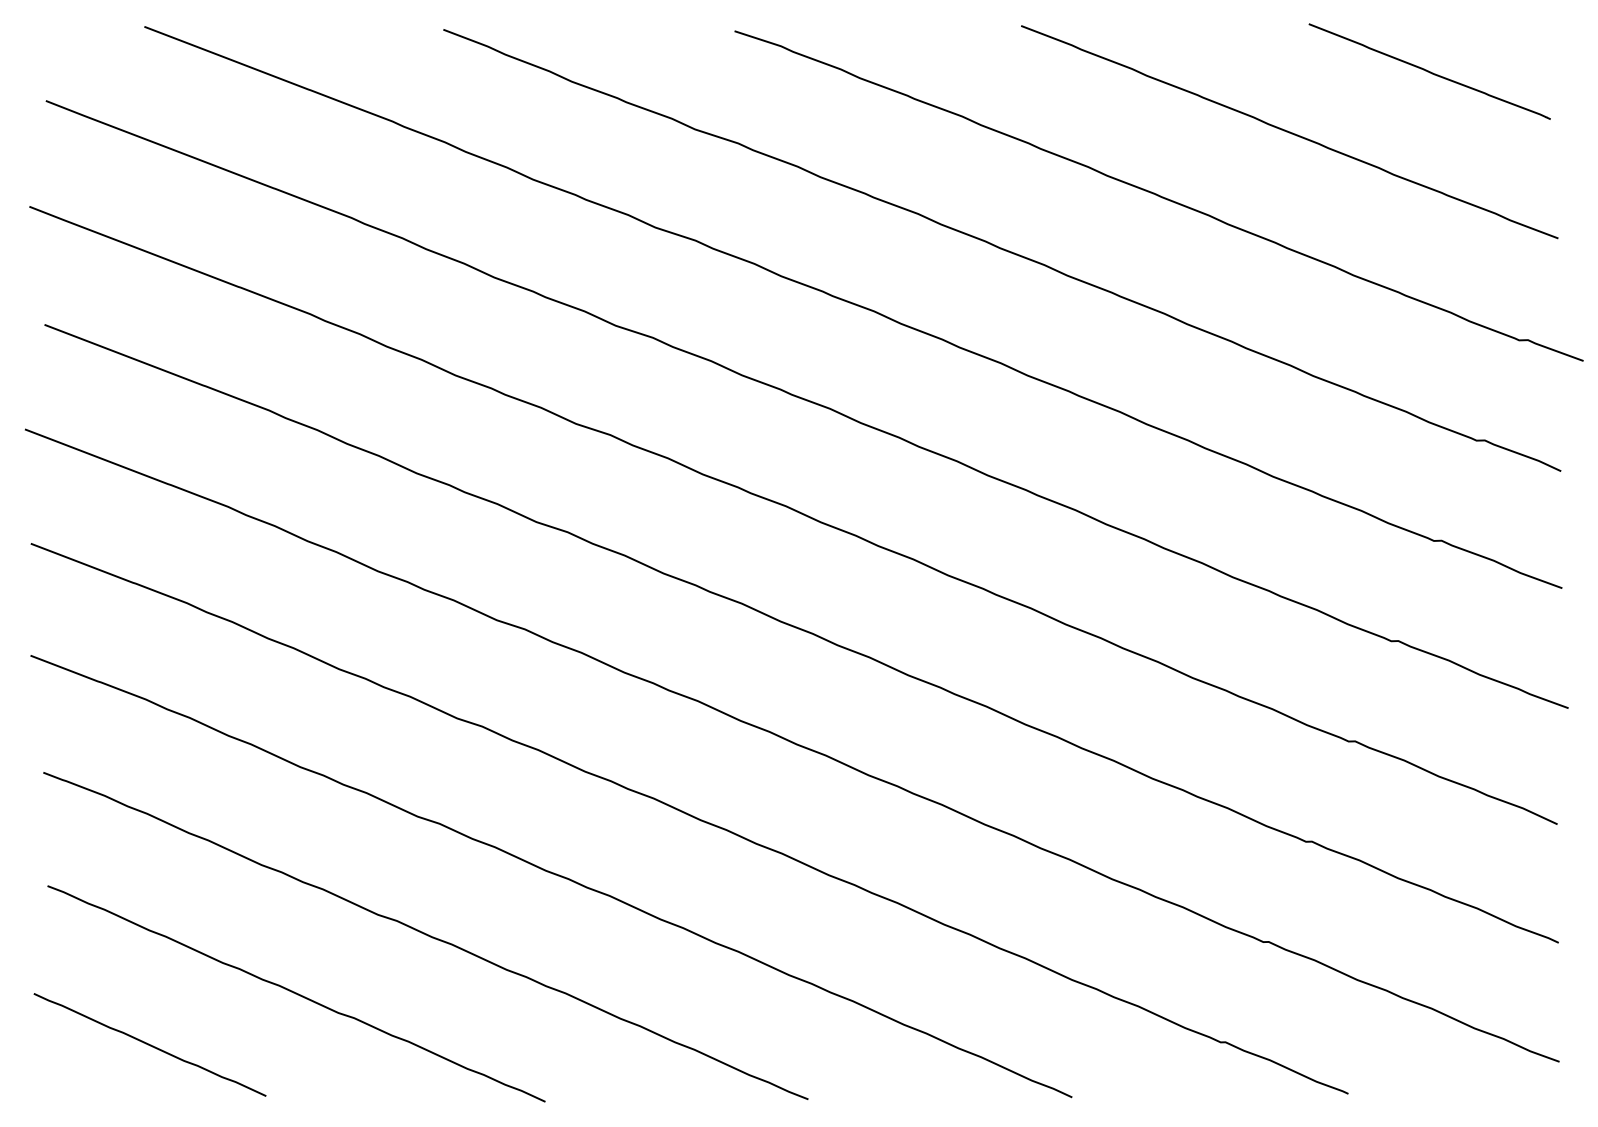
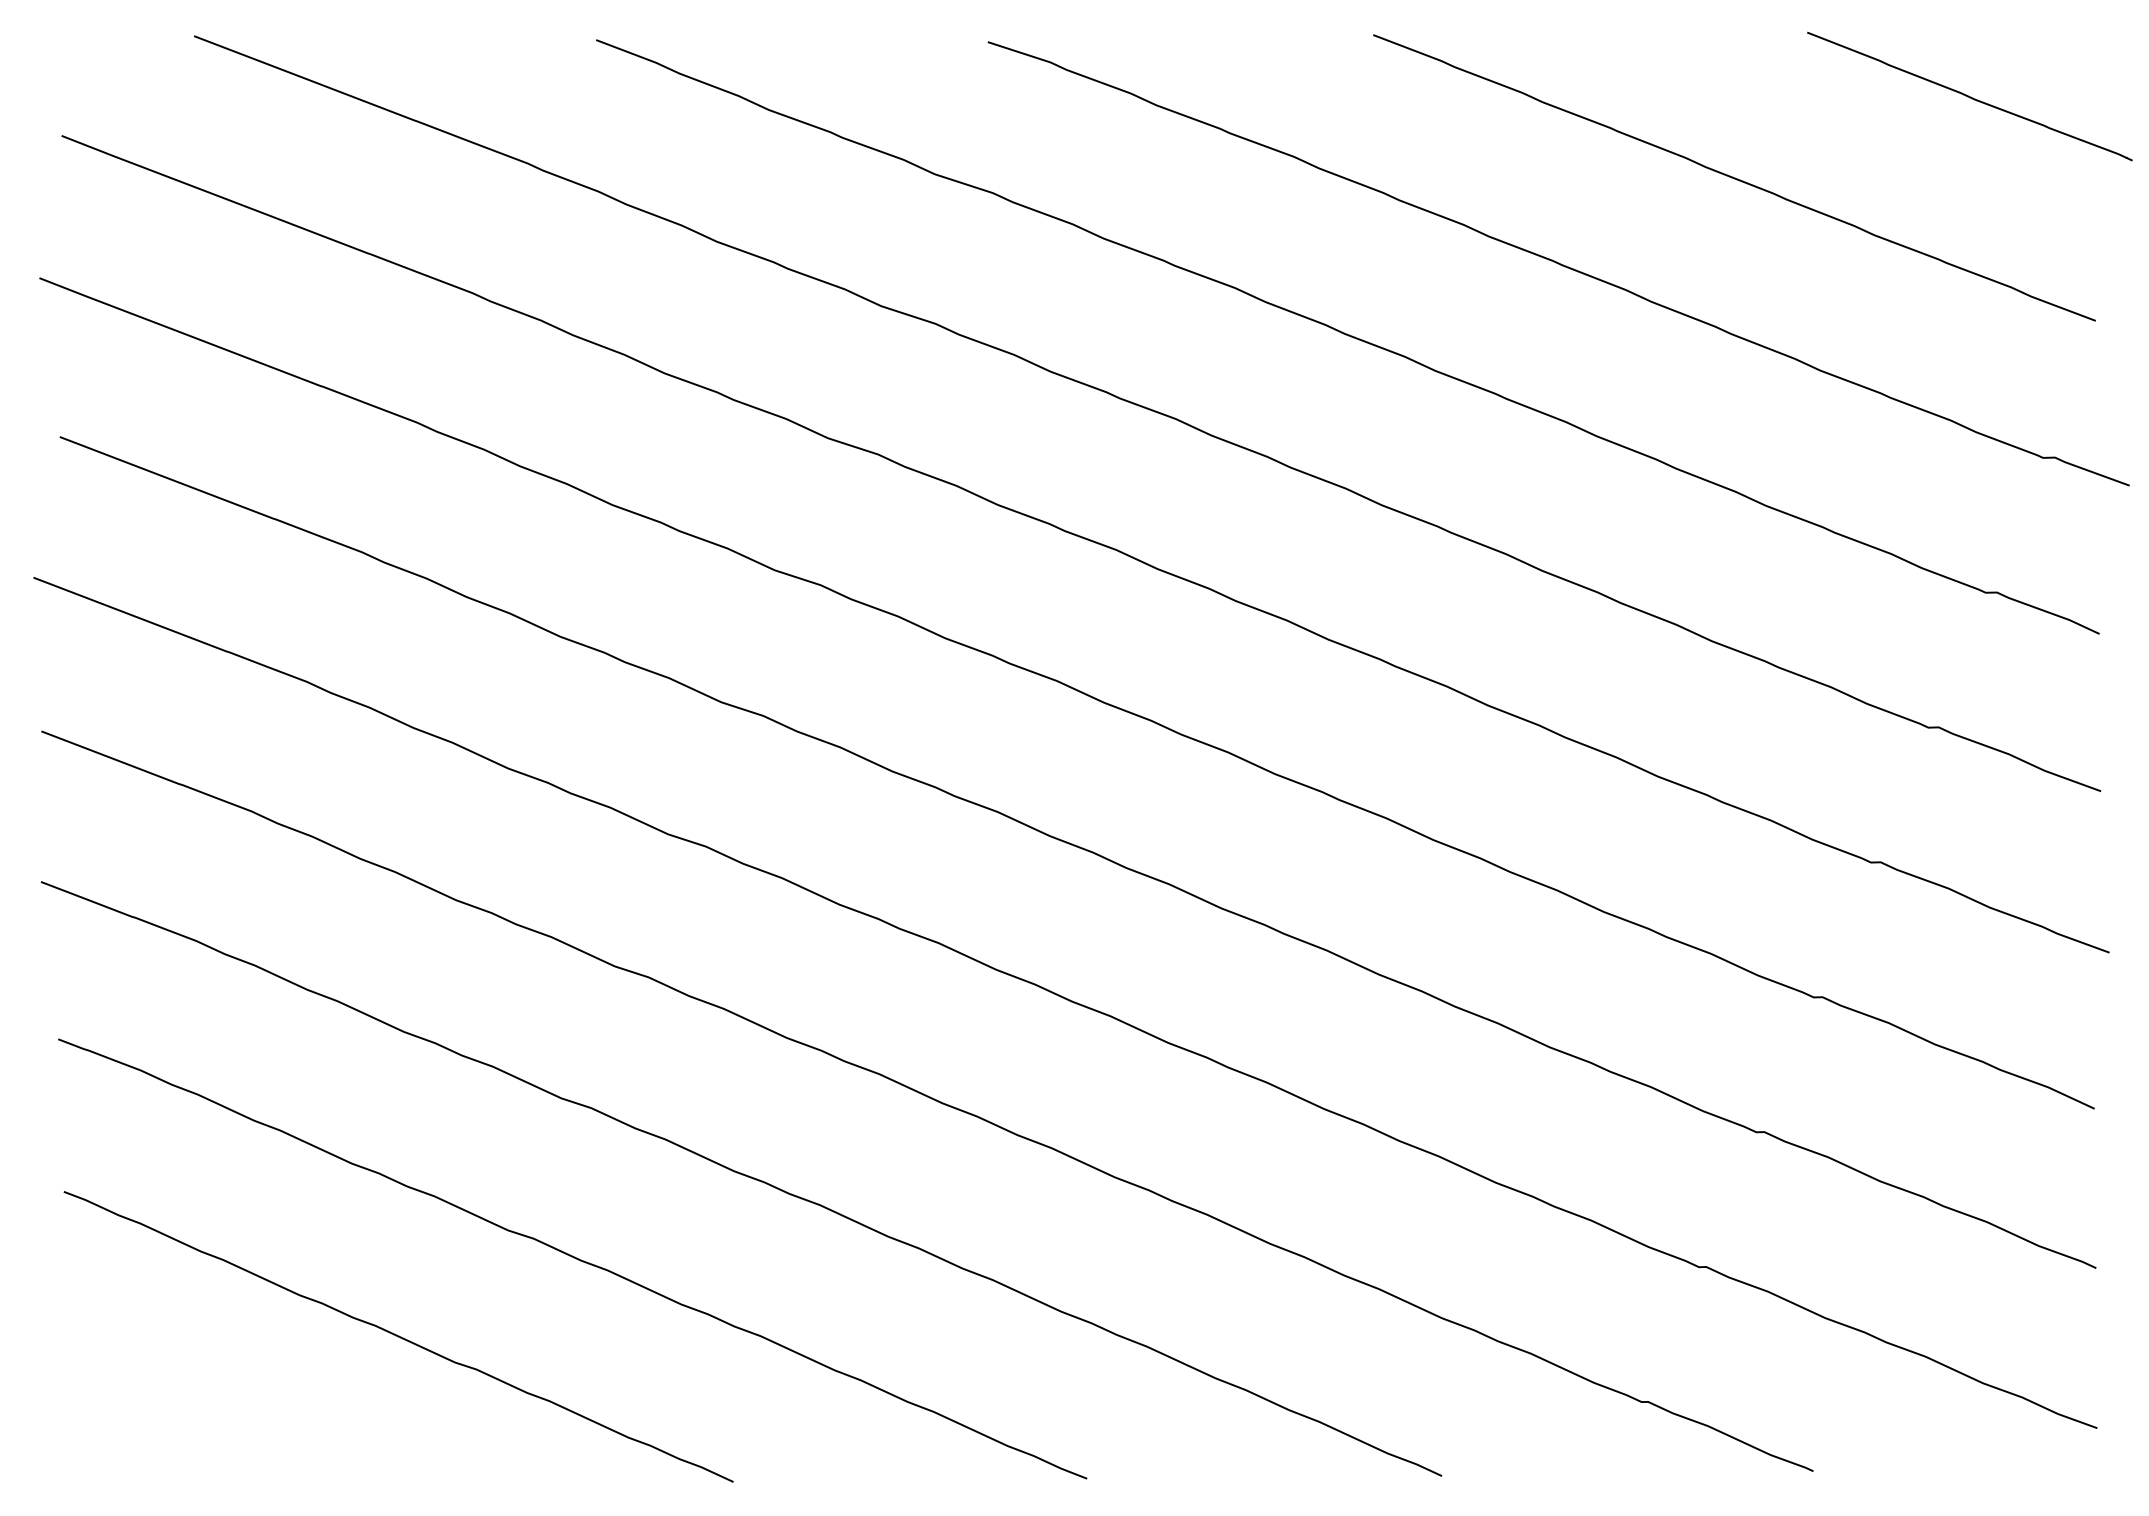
curve: (1429, 71) -> (1969, 96), moved
curve: (149, 1044) -> (200, 1404), removed

